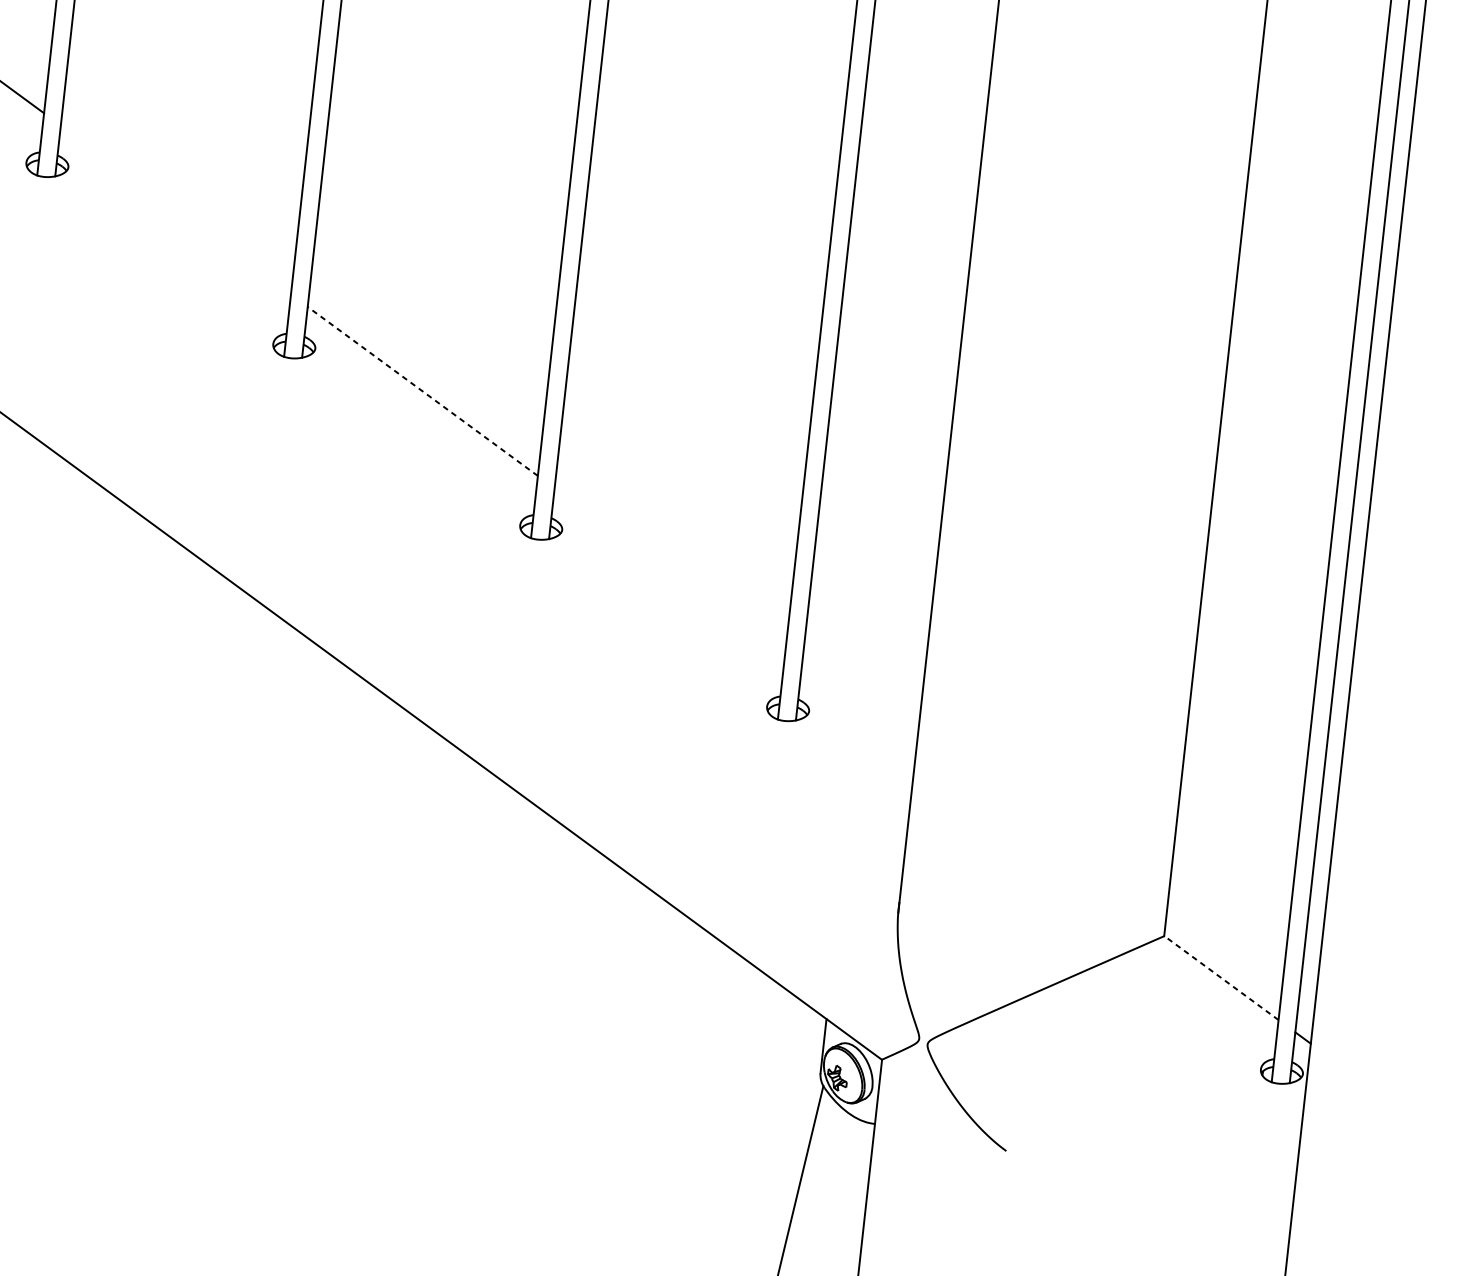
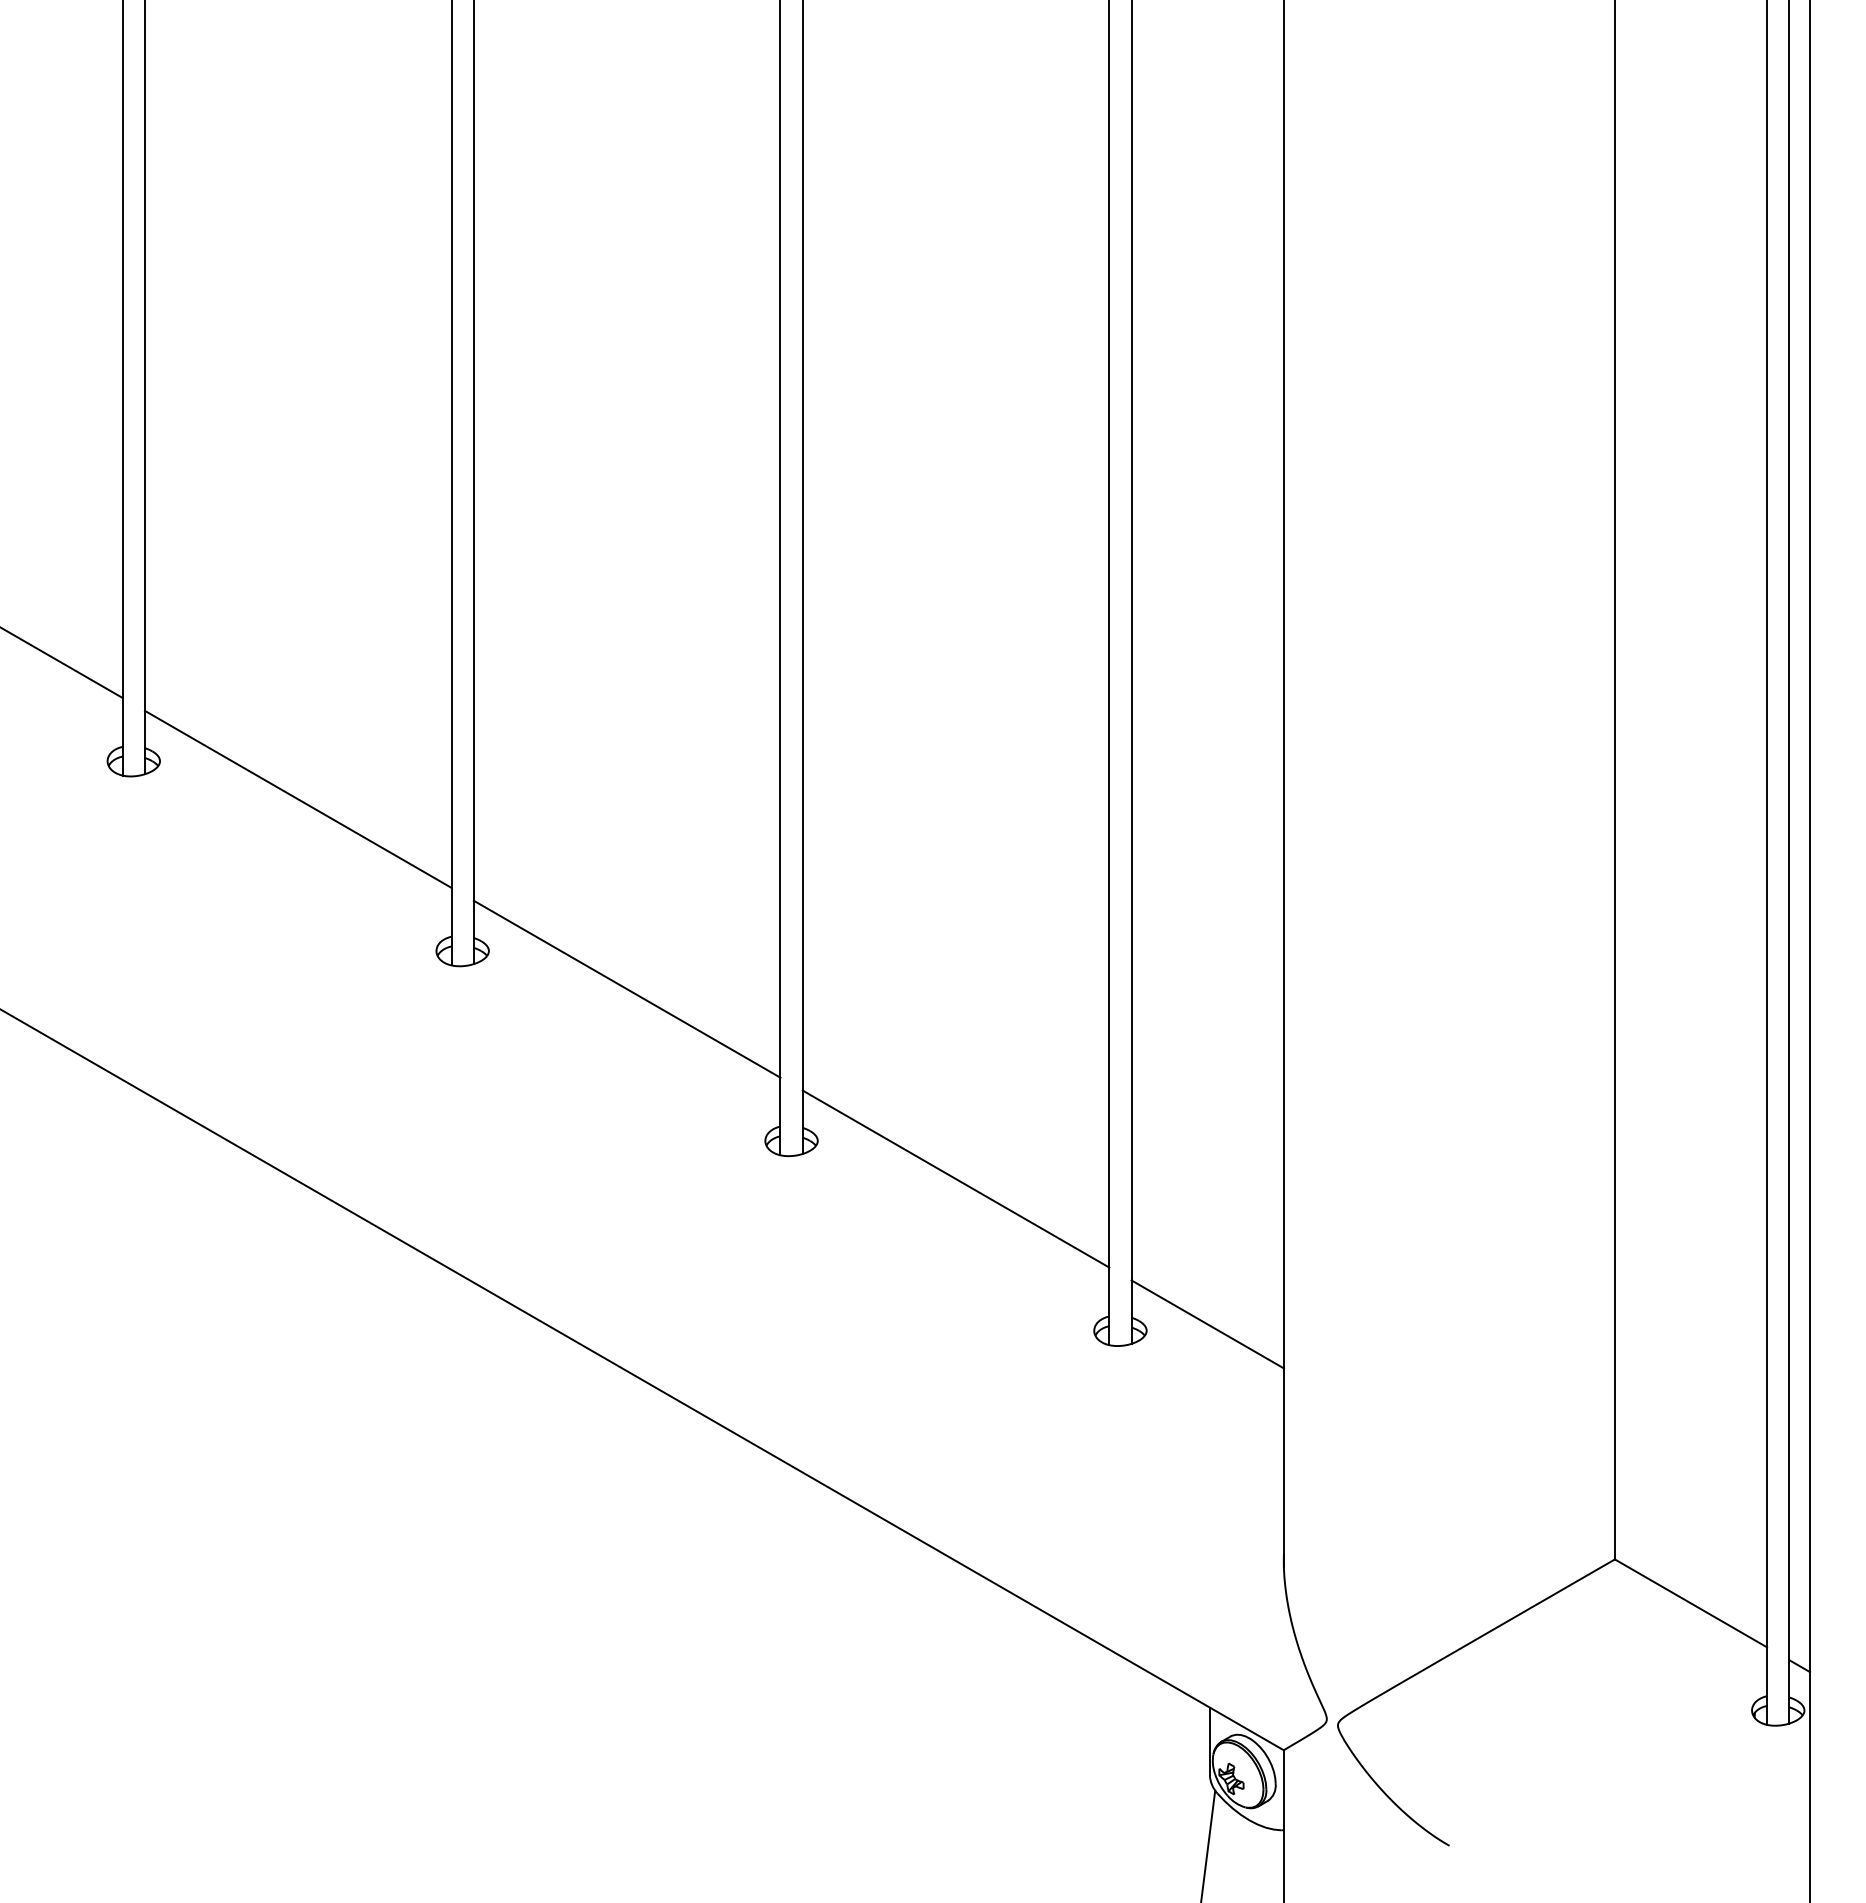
line: (176, 209) -> (298, 798), added
line: (423, 391) -> (627, 989), dashed -> solid
line: (669, 572) -> (955, 1178), added
line: (858, 711) -> (1207, 1324), added
line: (1221, 978) -> (1690, 1603), dashed -> solid

